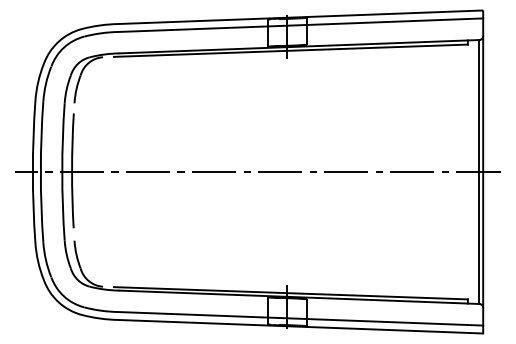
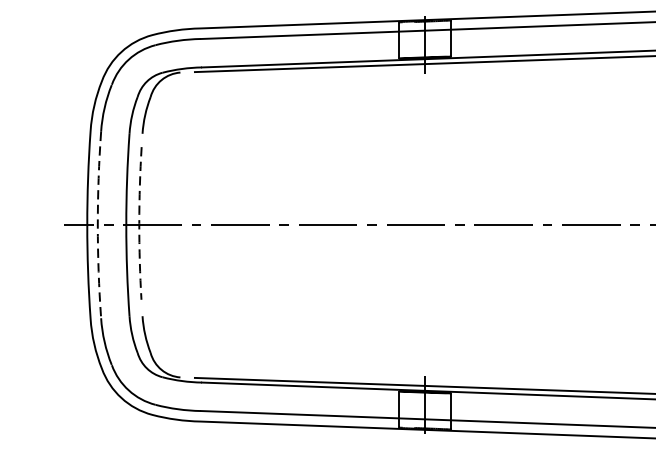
arc: (72, 170) -> (139, 223), solid -> dashed
arc: (40, 172) -> (97, 225), solid -> dashed

